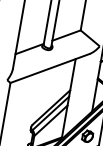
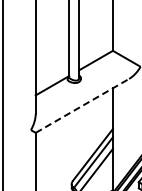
line: (50, 68) -> (82, 105), solid -> dashed

